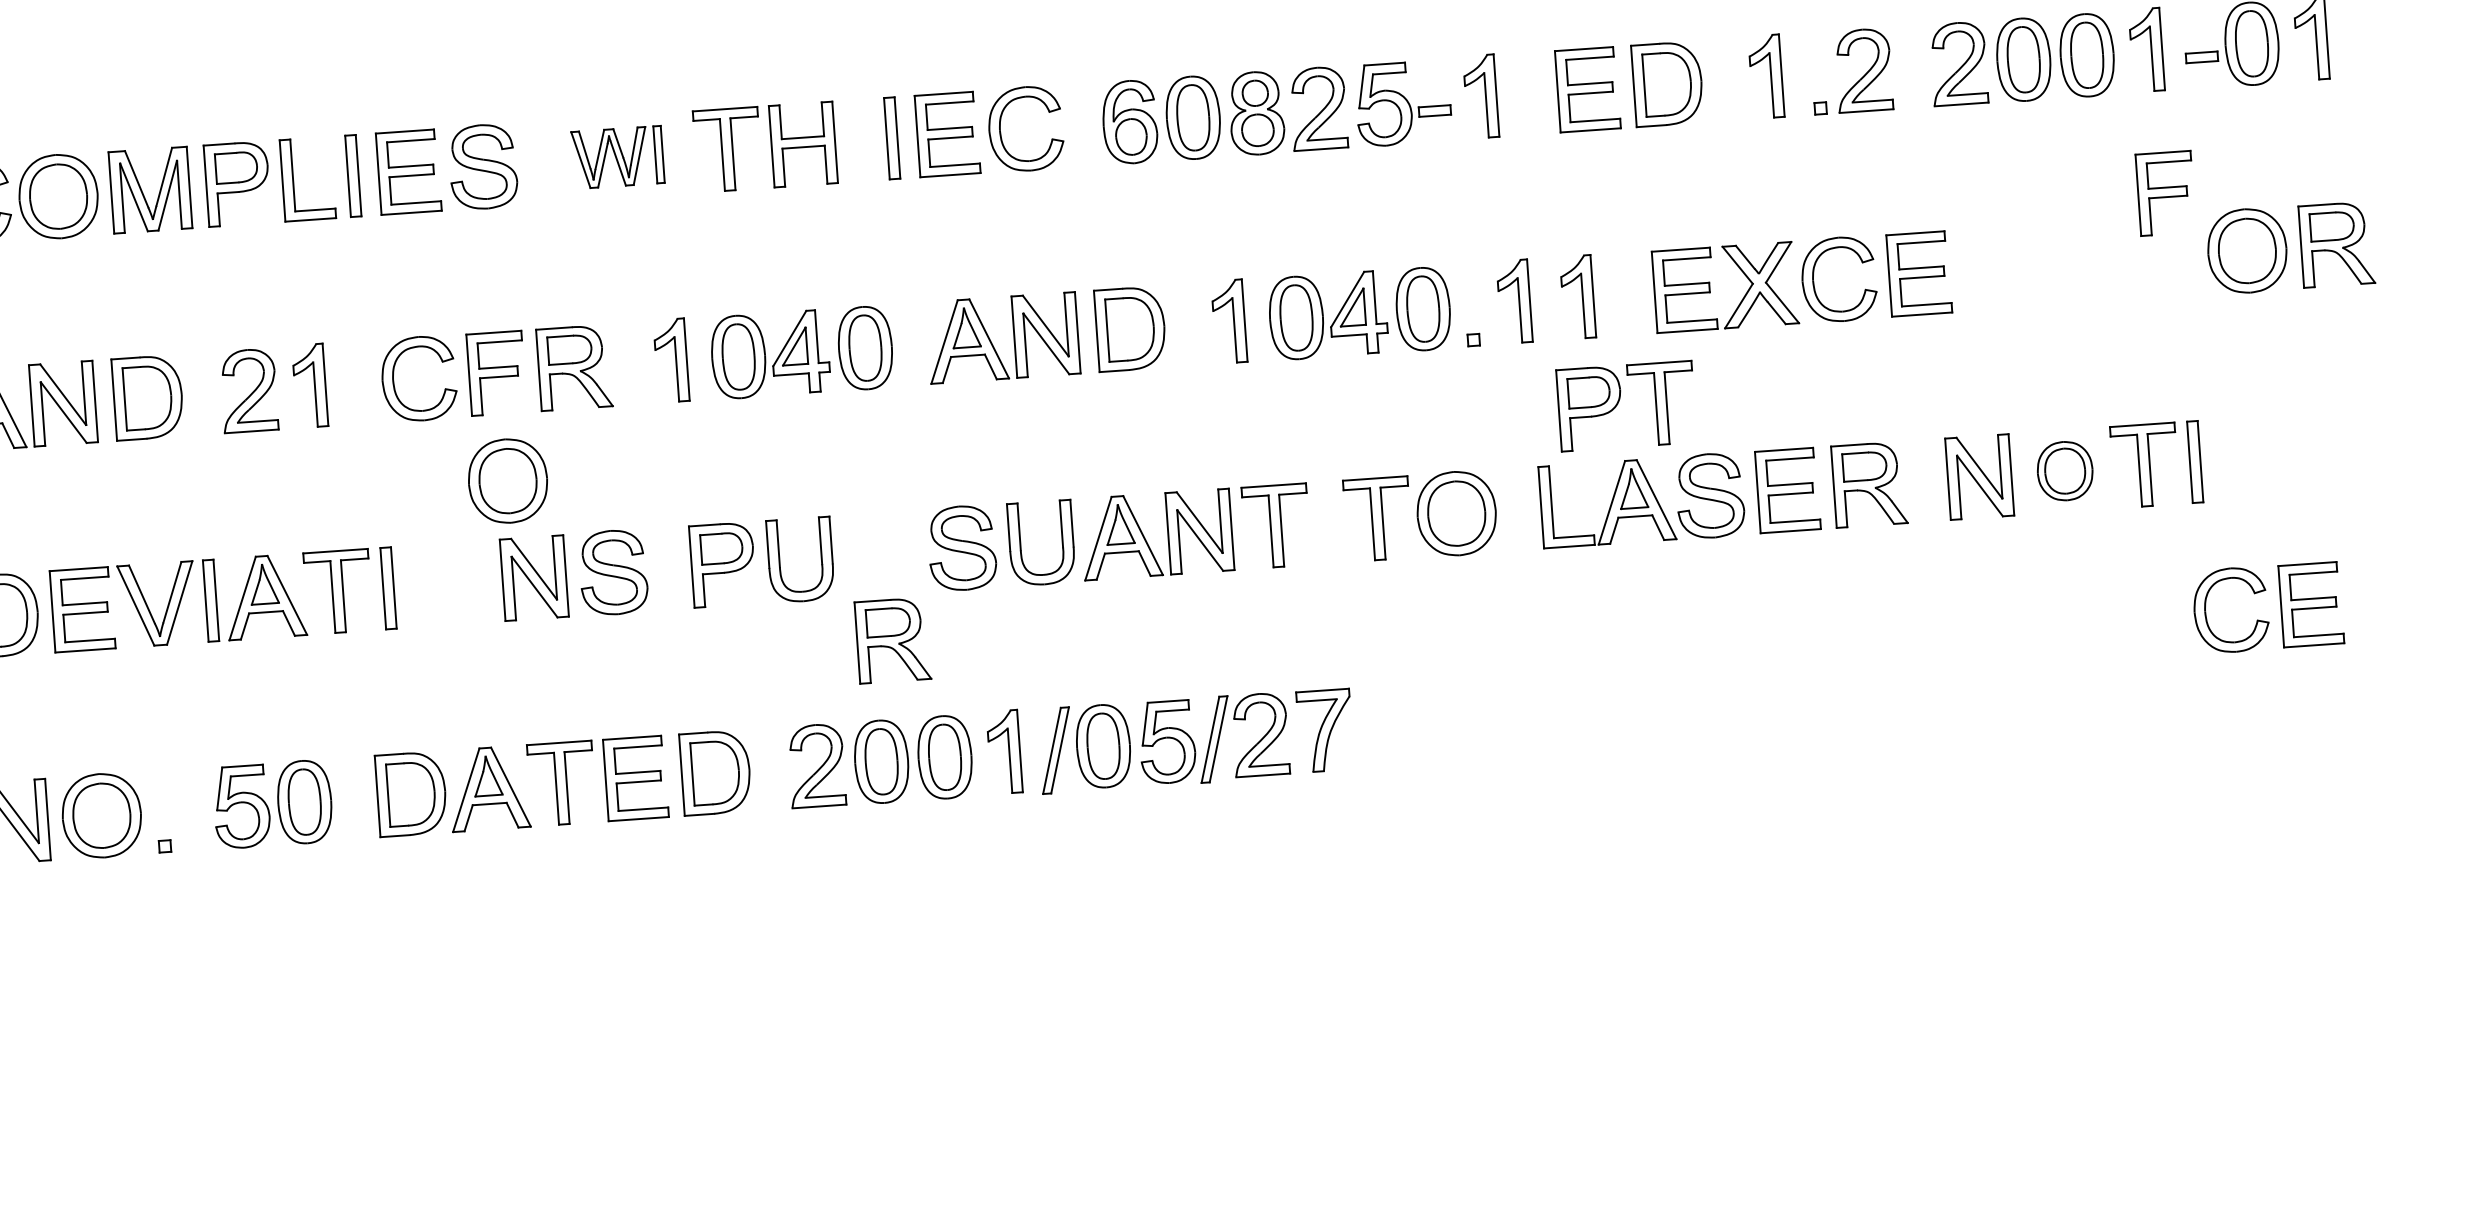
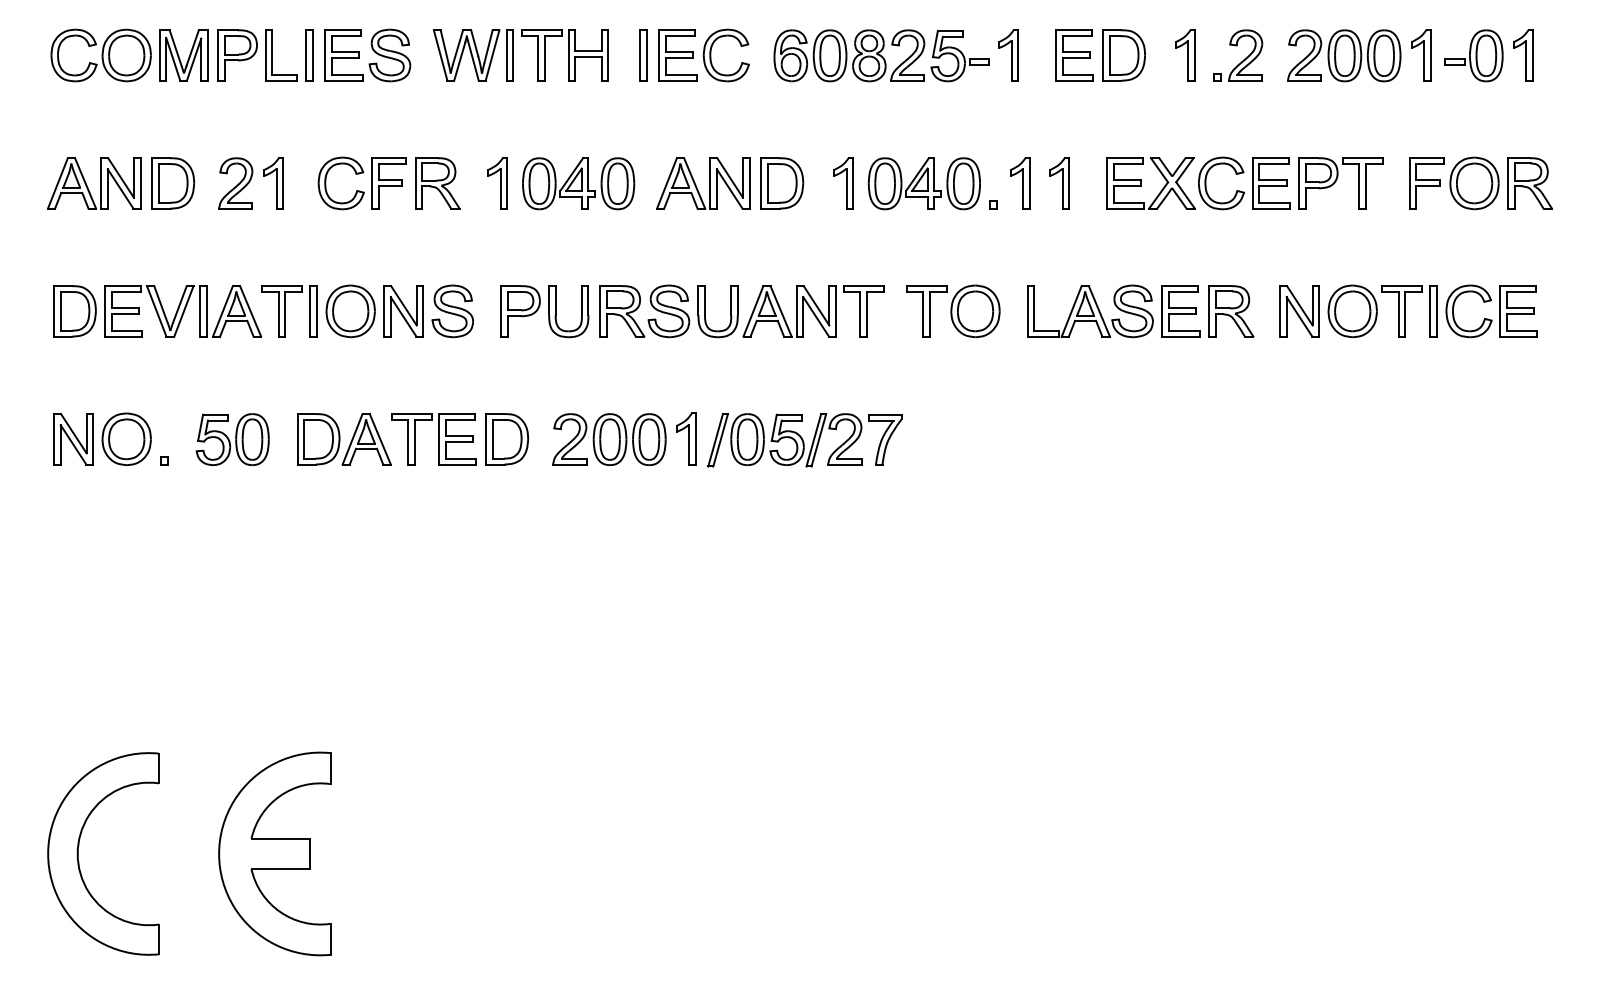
part: (617, 157) -> (473, 55), size x1.43
part: (2165, 193) -> (1426, 183), moved
part: (1625, 406) -> (1340, 183), moved
part: (2064, 471) -> (1352, 311), size x1.43
part: (507, 481) -> (350, 311), moved
part: (2263, 619) -> (1488, 318), moved
part: (893, 640) -> (622, 311), moved

